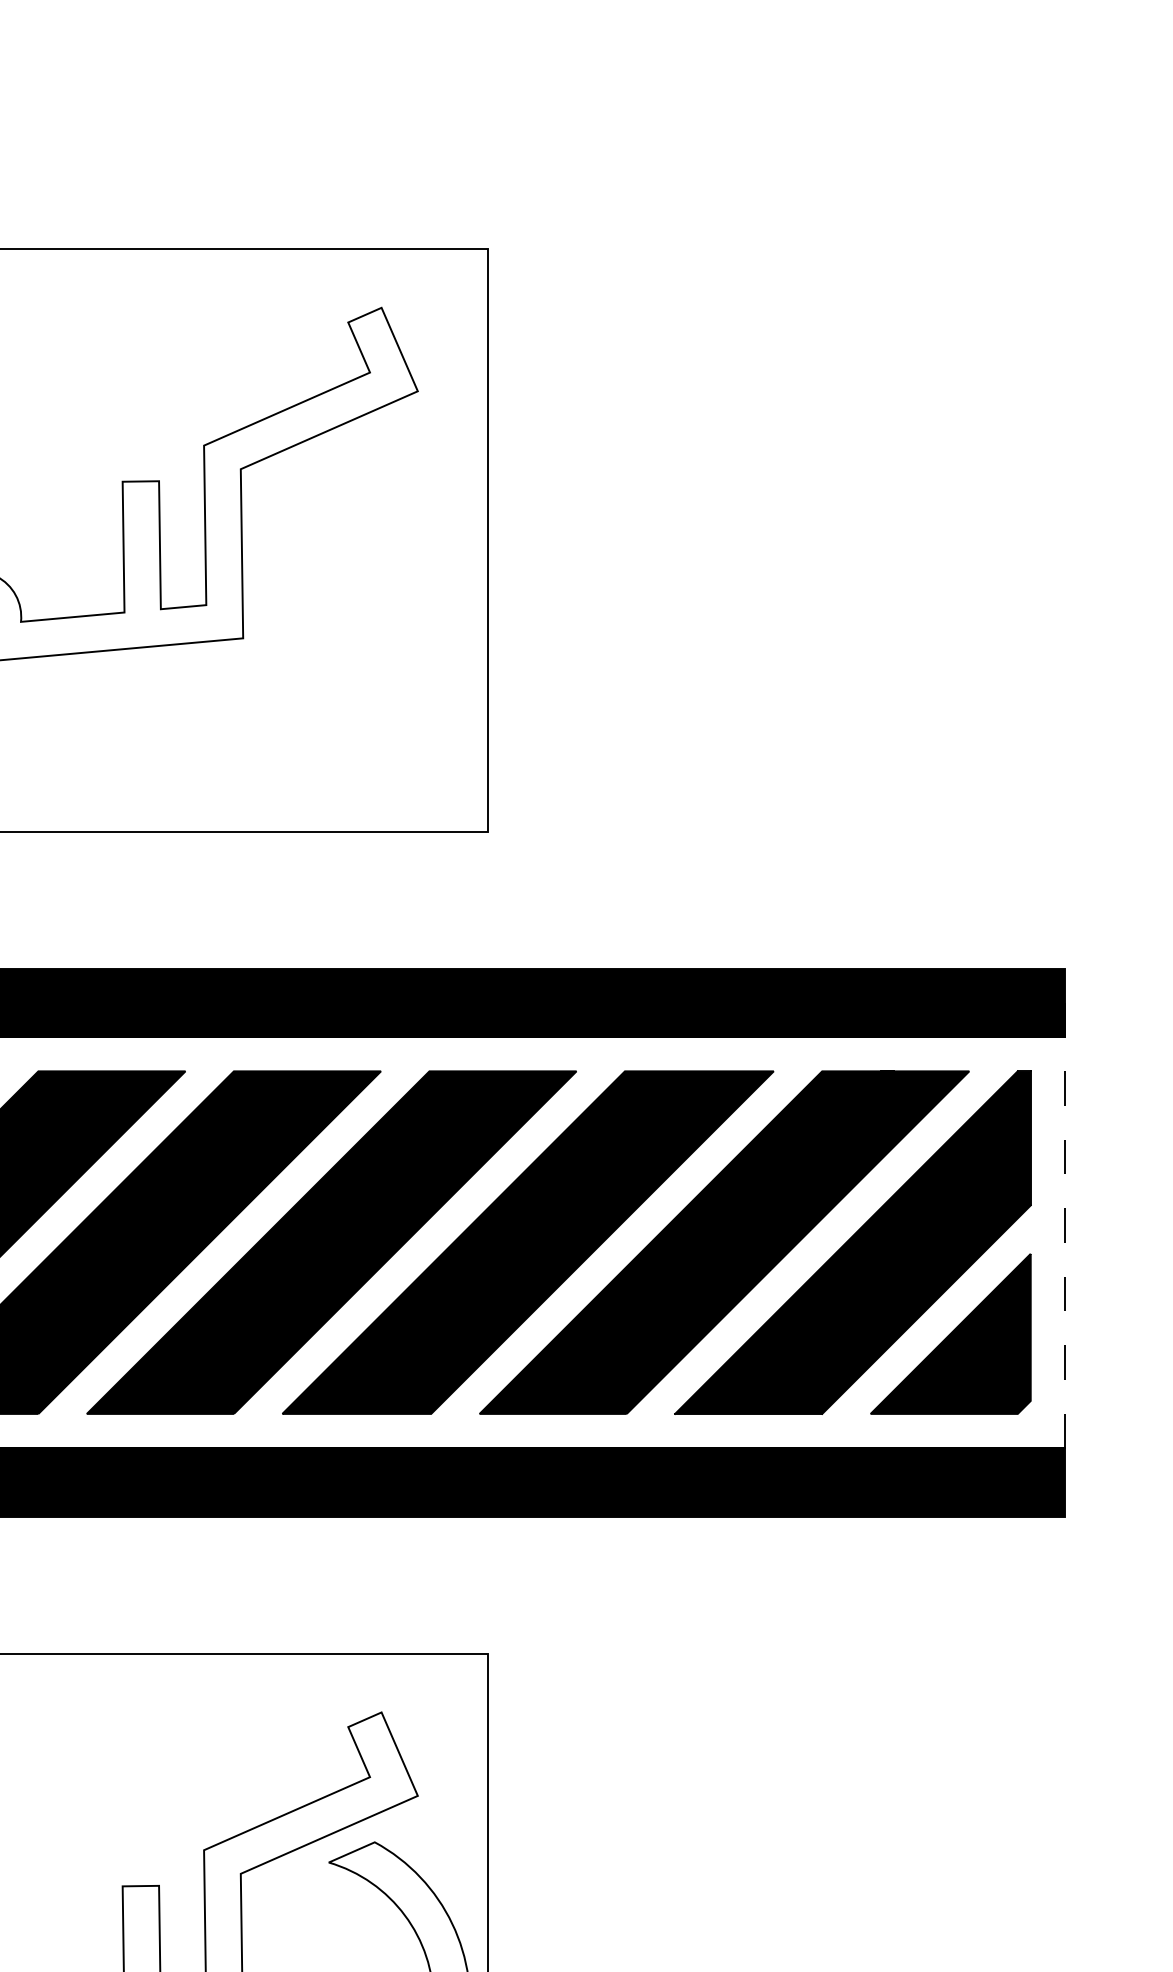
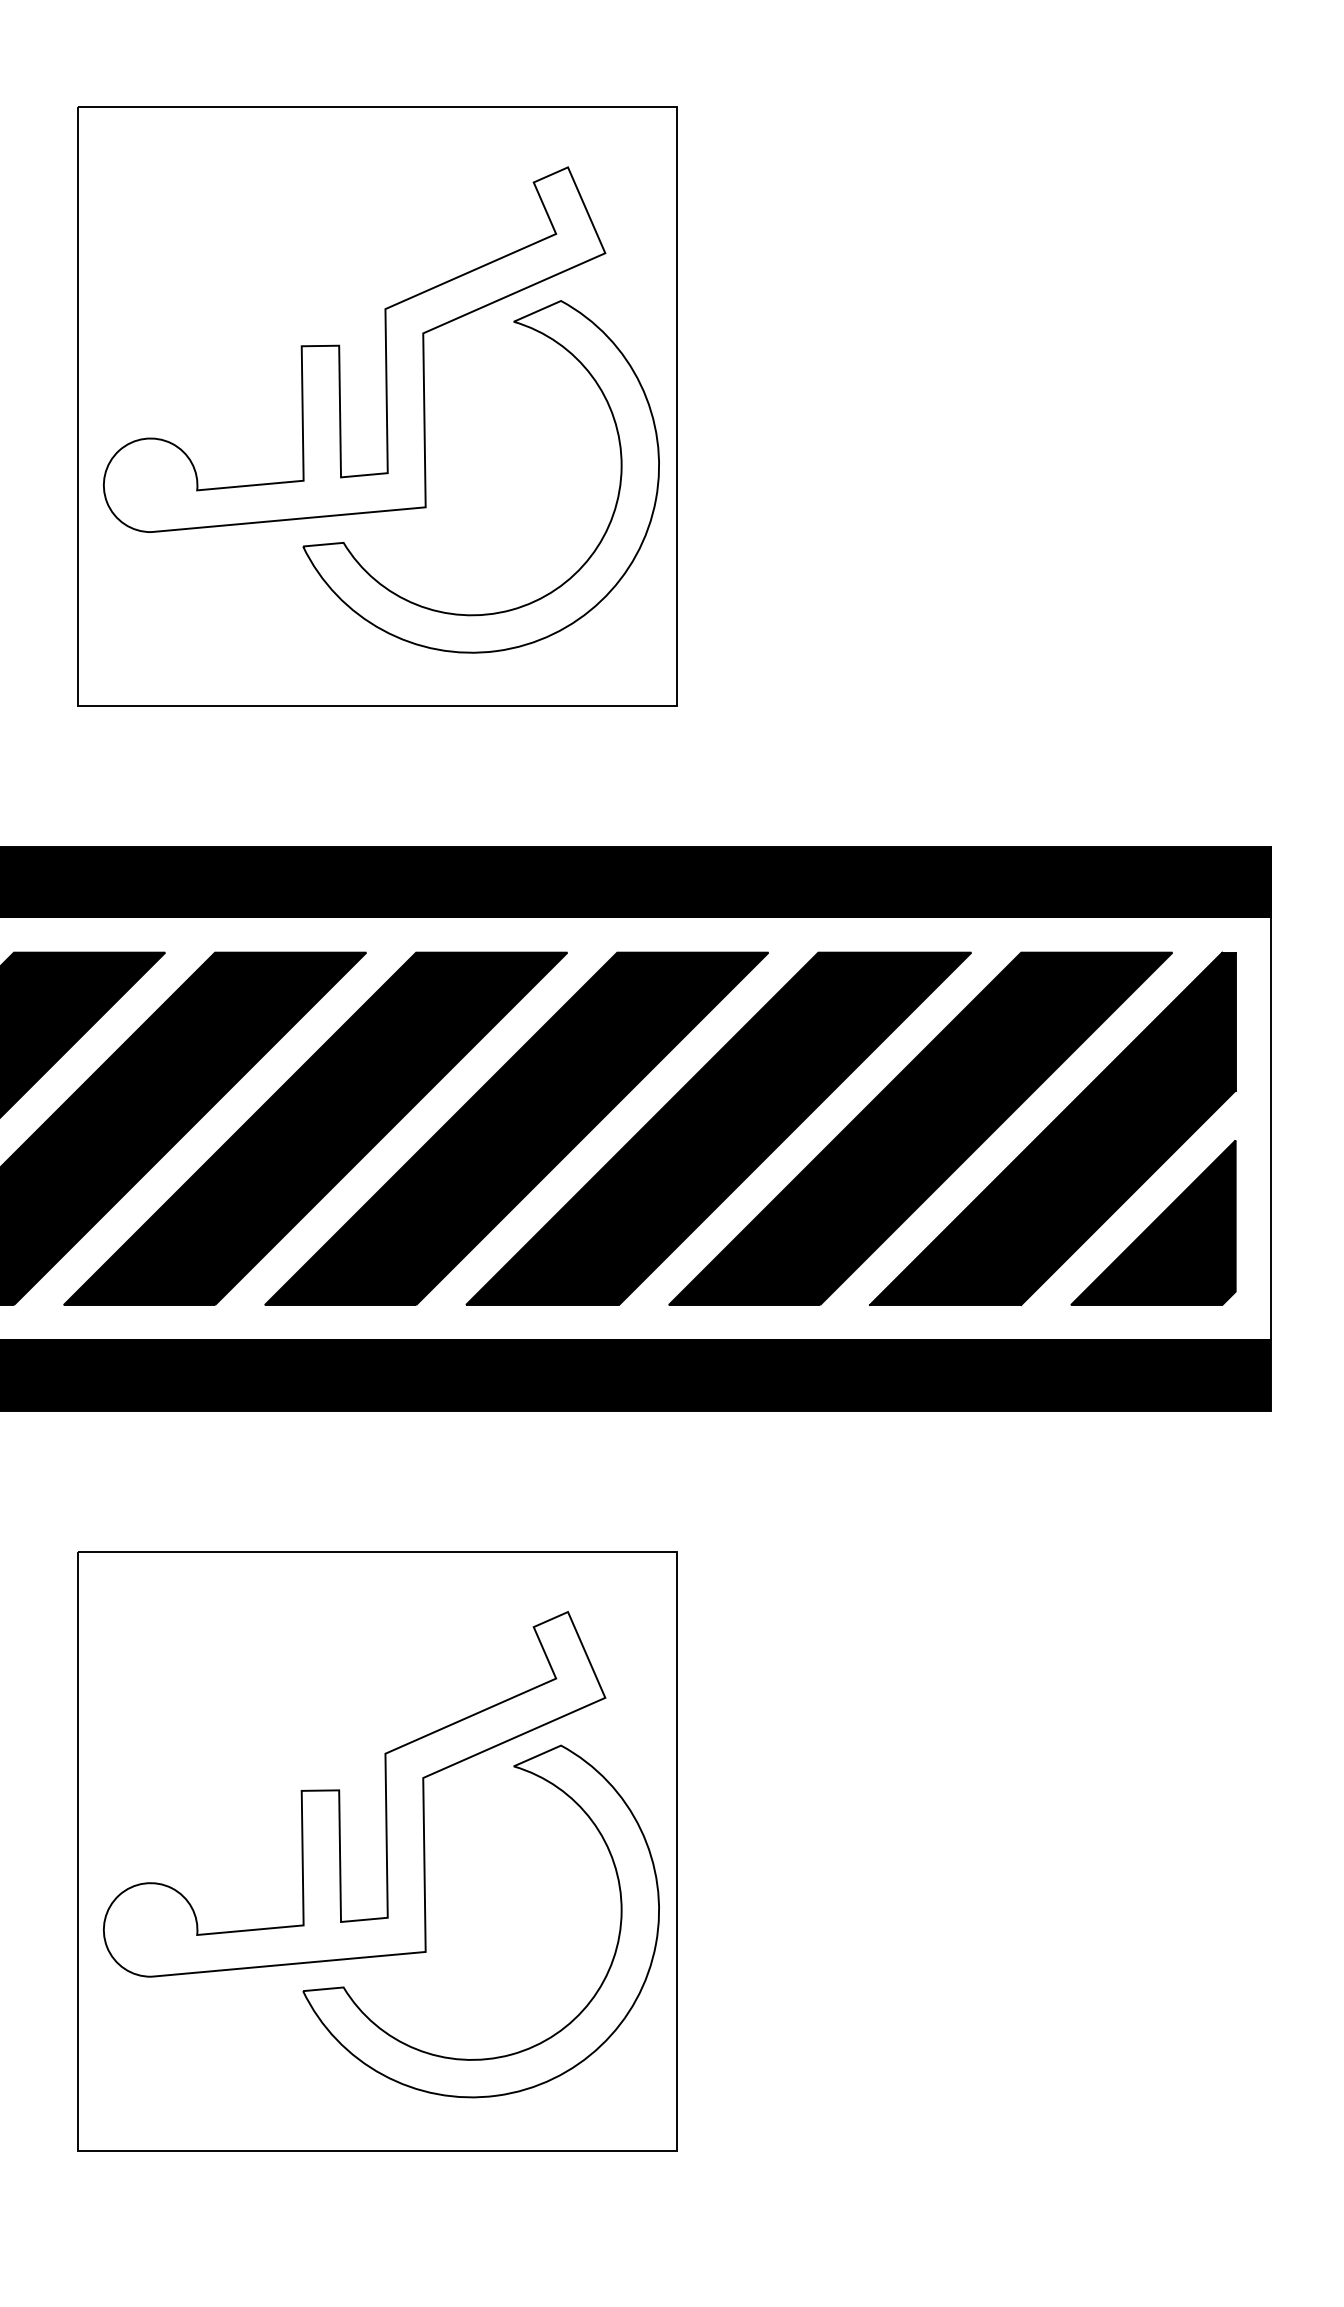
part: (378, 710) -> (564, 581), added
line: (1064, 1208) -> (1270, 1093), dashed -> solid

